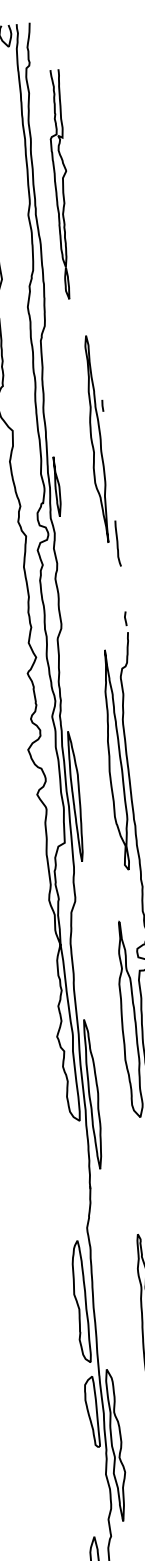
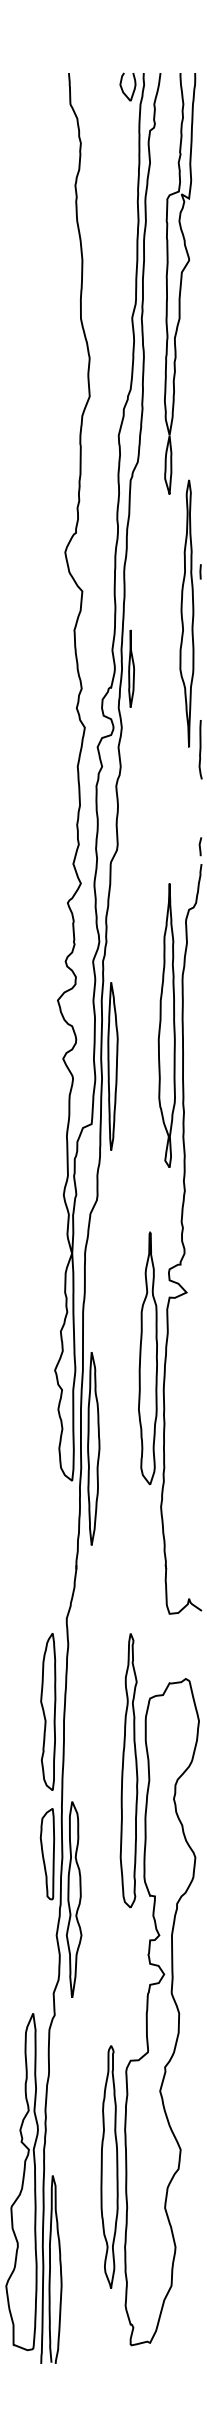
part: (62, 184) -> (180, 283), size x1.43

